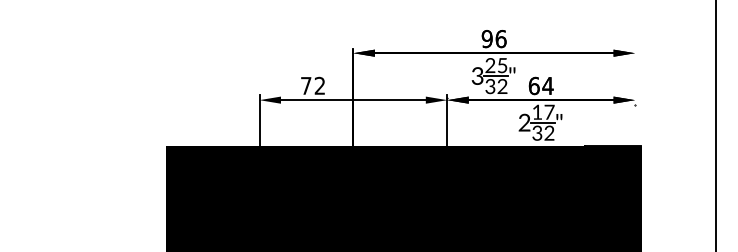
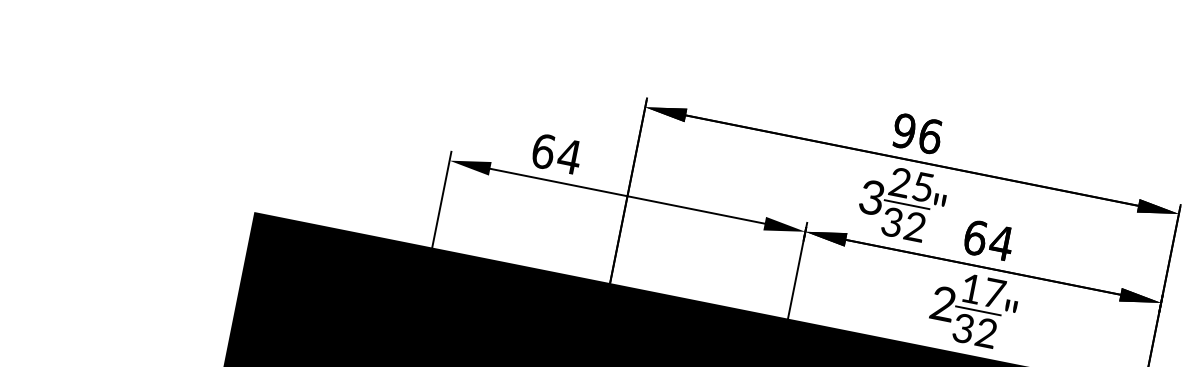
text: (313, 85) -> (557, 153), 72 -> 64

